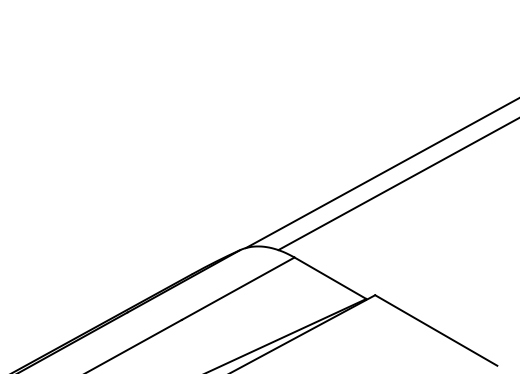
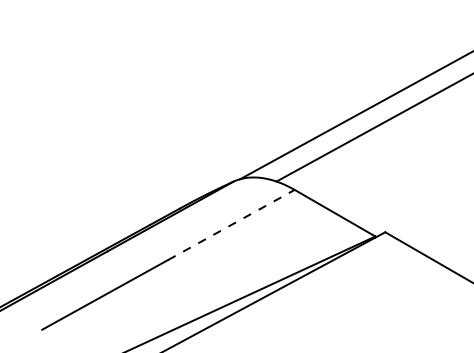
line: (238, 288) -> (231, 224), solid -> dashed

